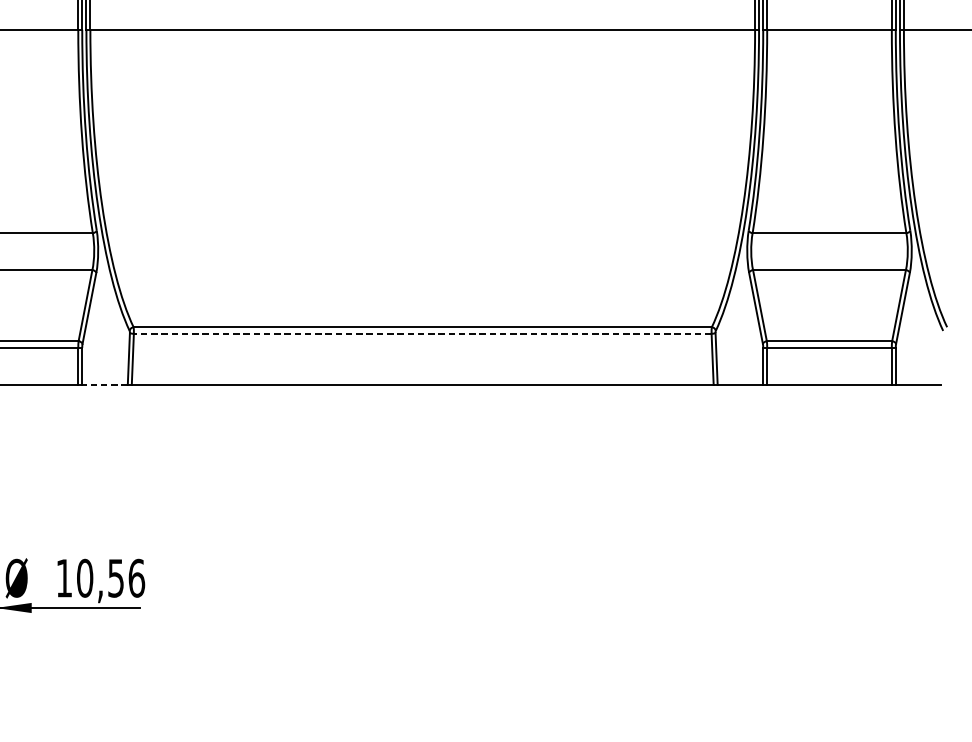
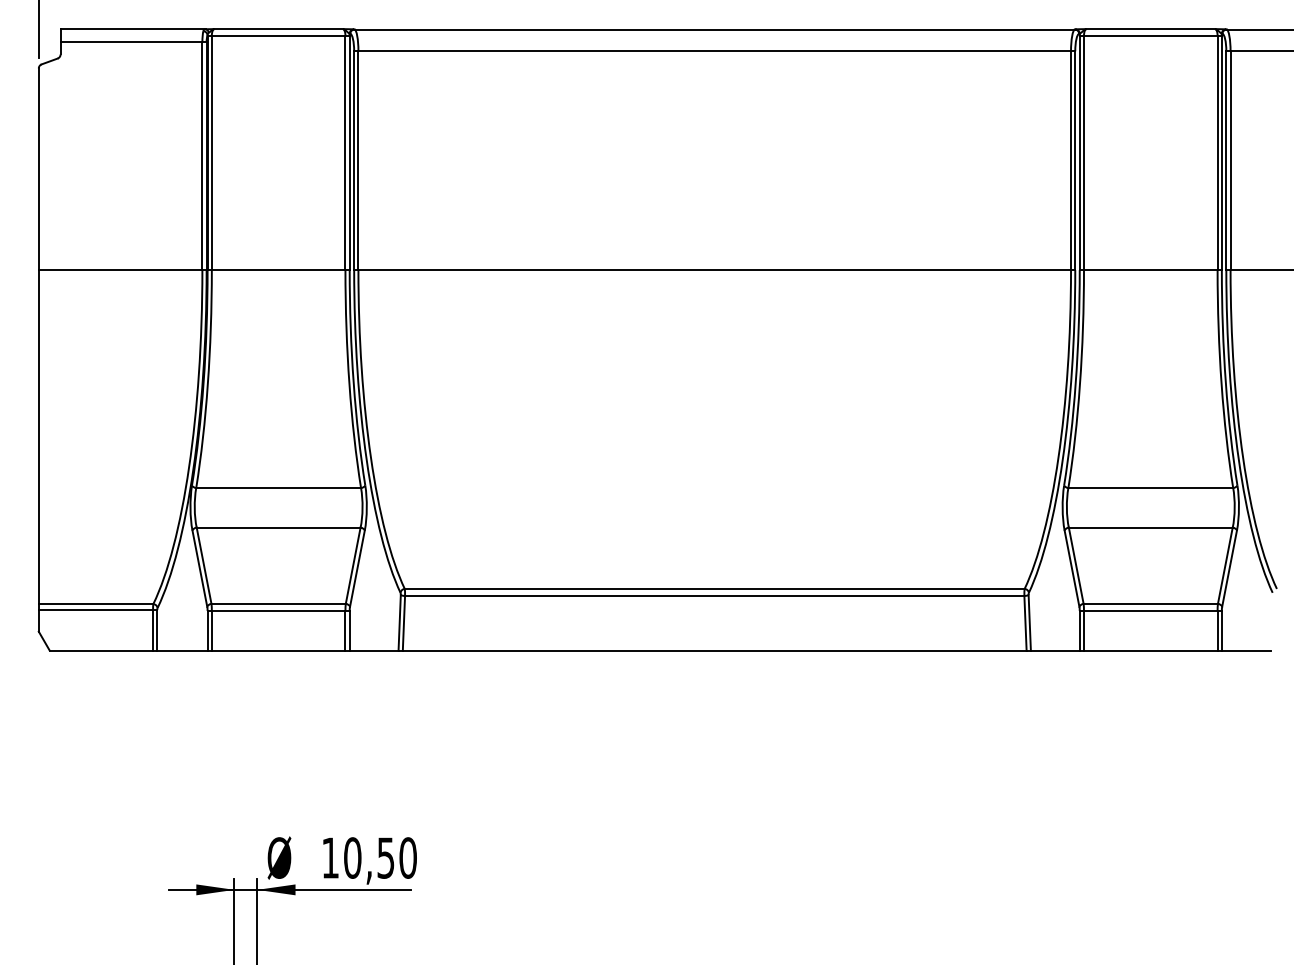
line: (422, 333) -> (714, 595), dashed -> solid
line: (104, 384) -> (373, 650), dashed -> solid
text: (137, 577) -> (408, 857), 10,56 -> 10,50

